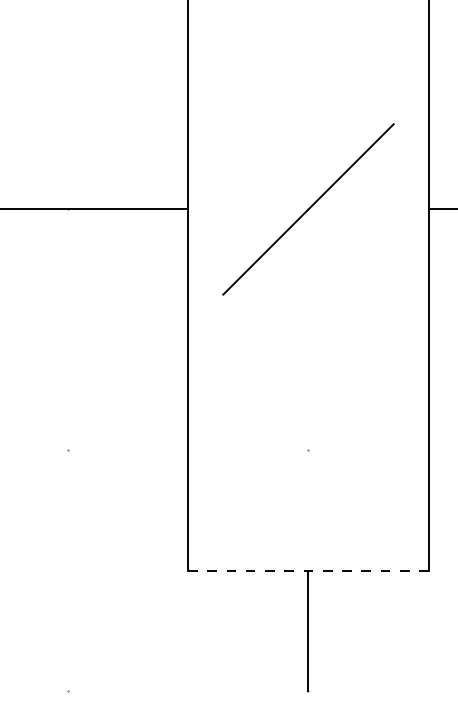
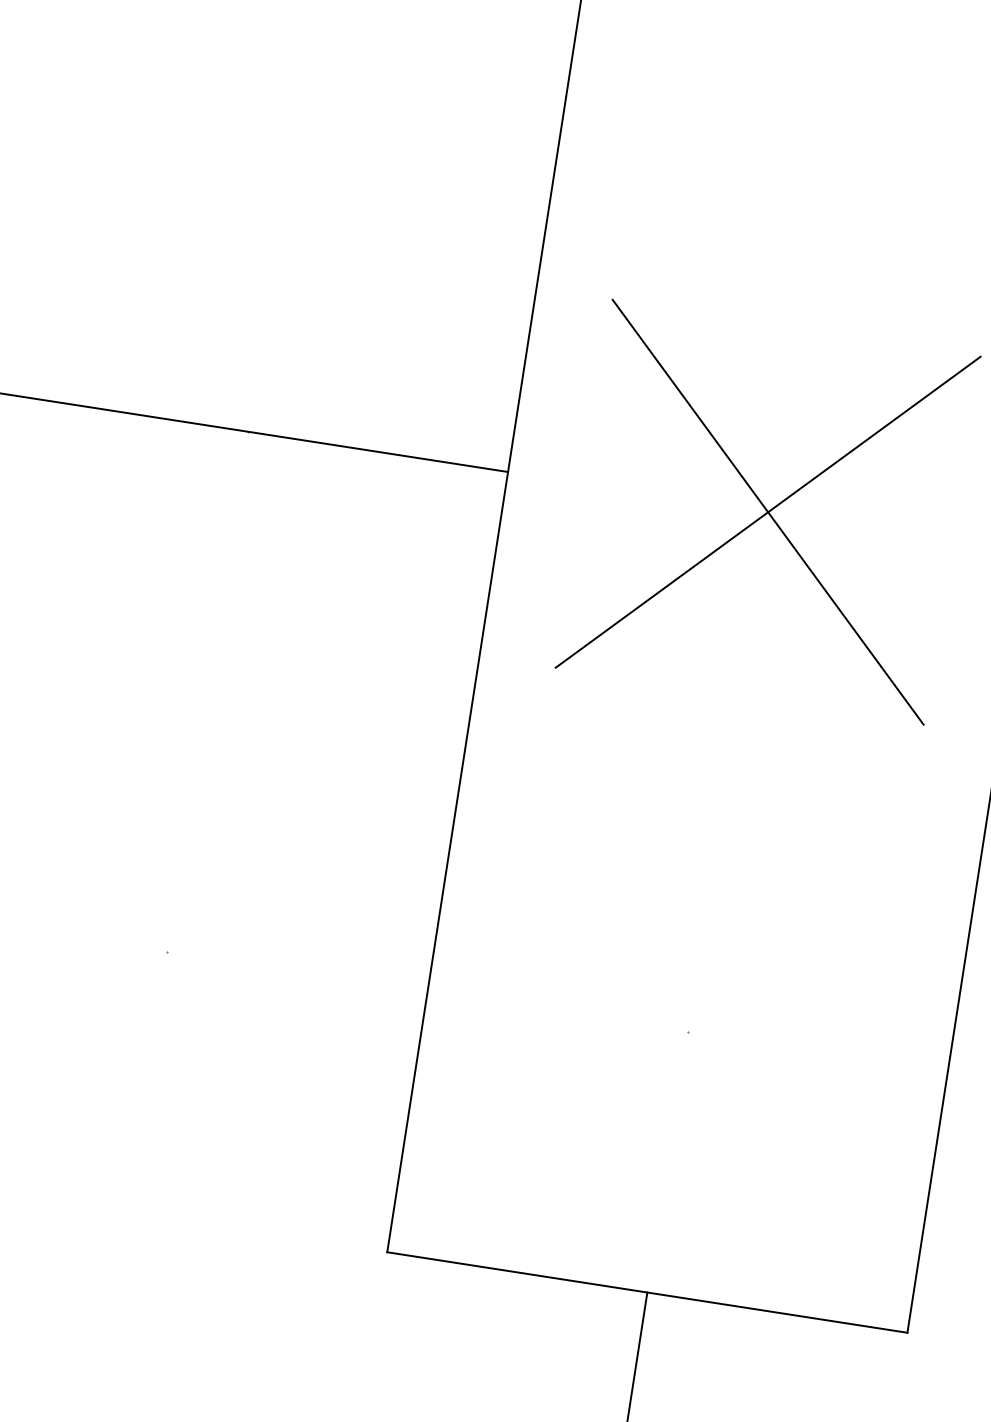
line: (308, 209) -> (768, 512), added
line: (307, 570) -> (645, 1291), dashed -> solid

